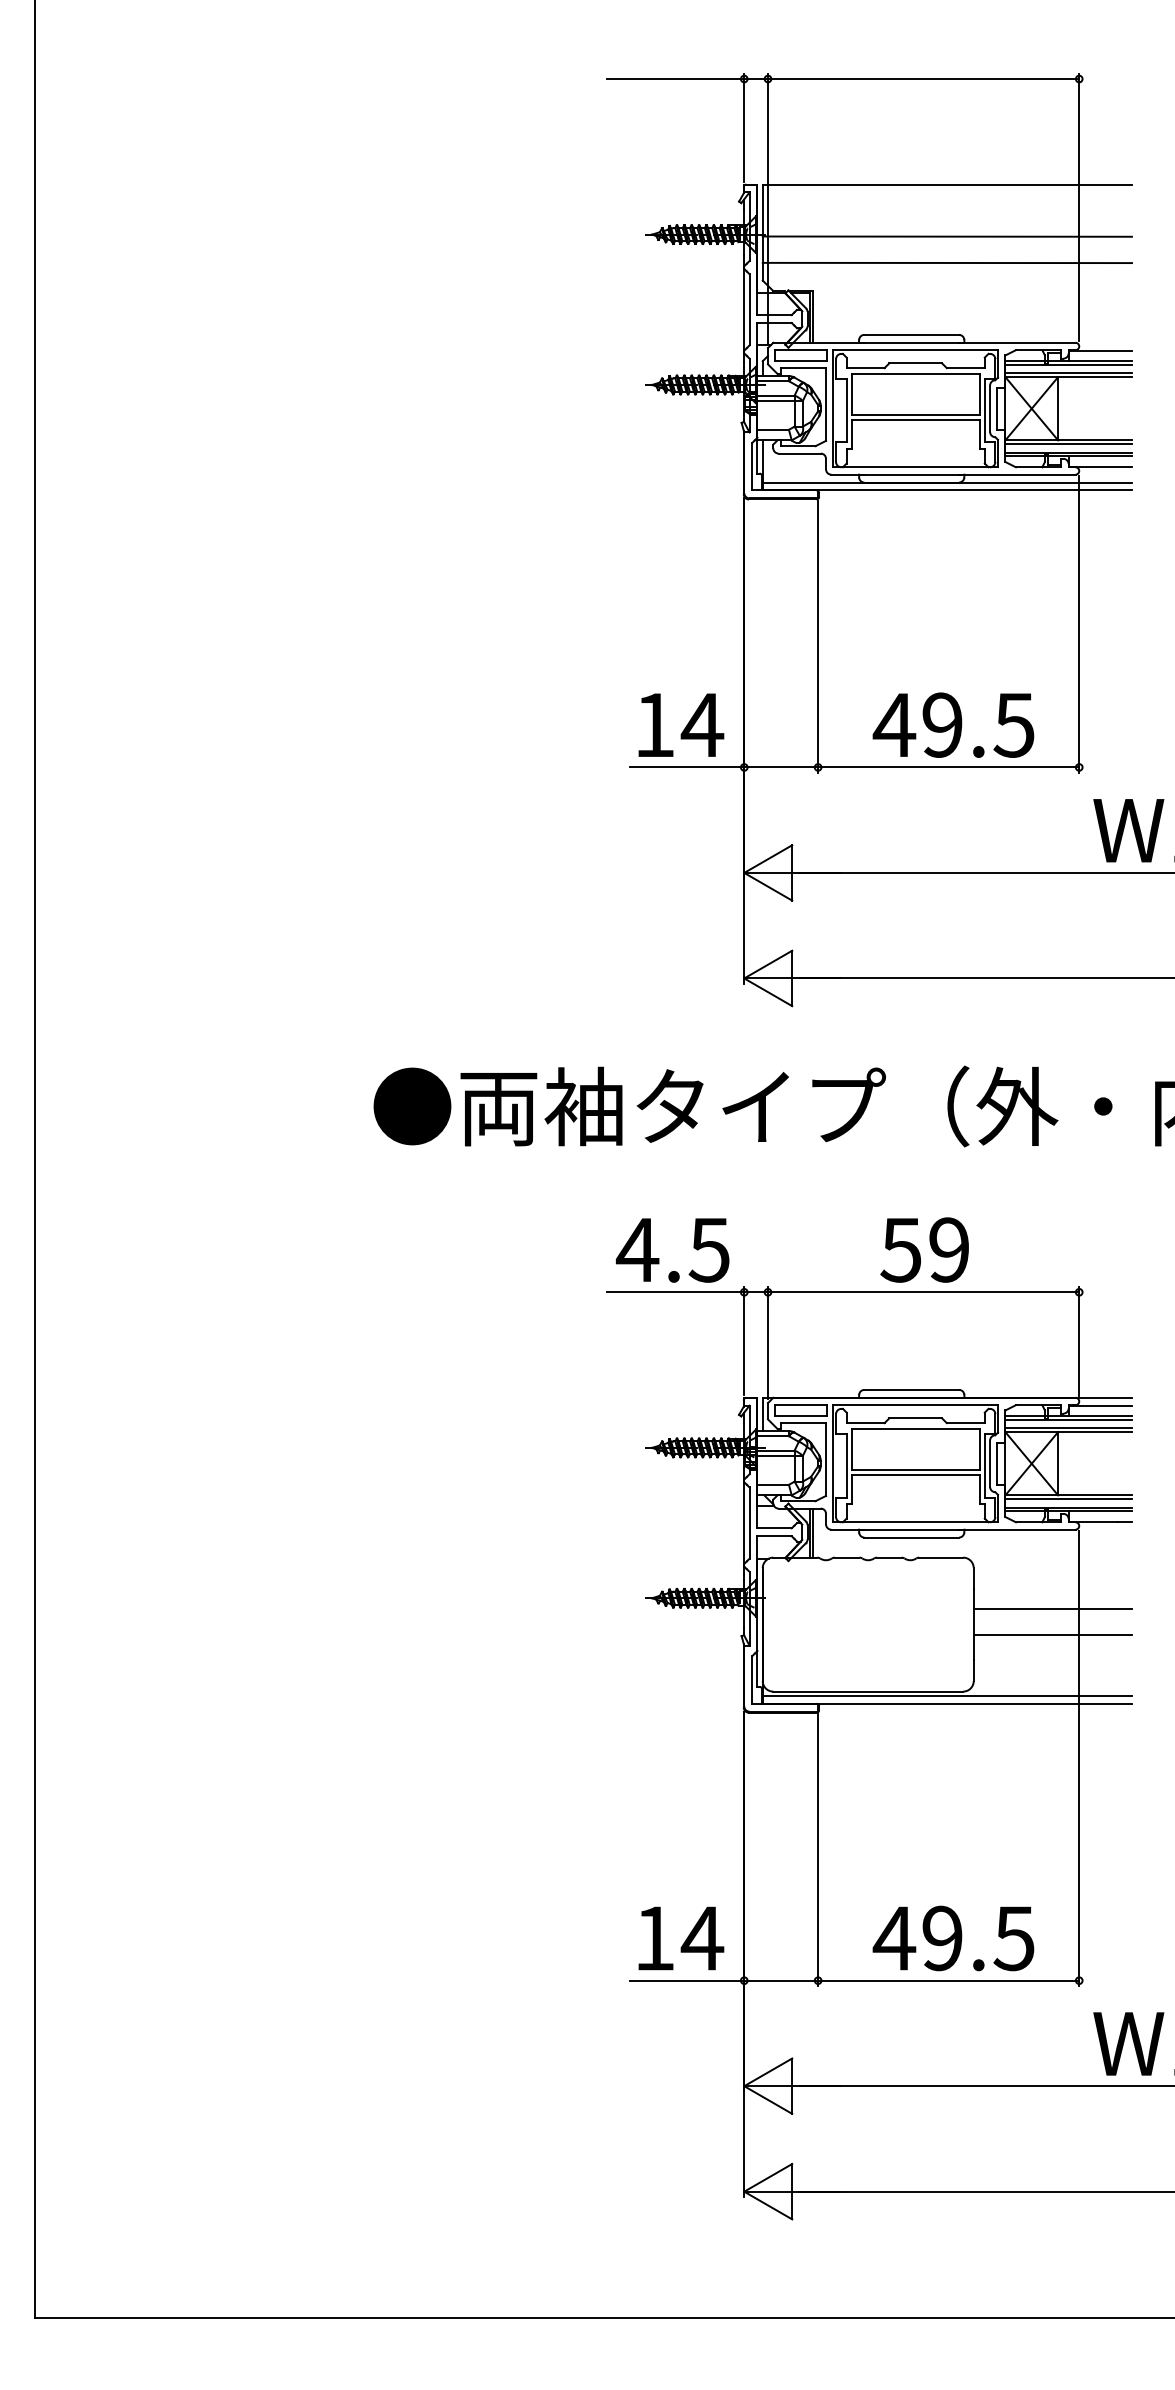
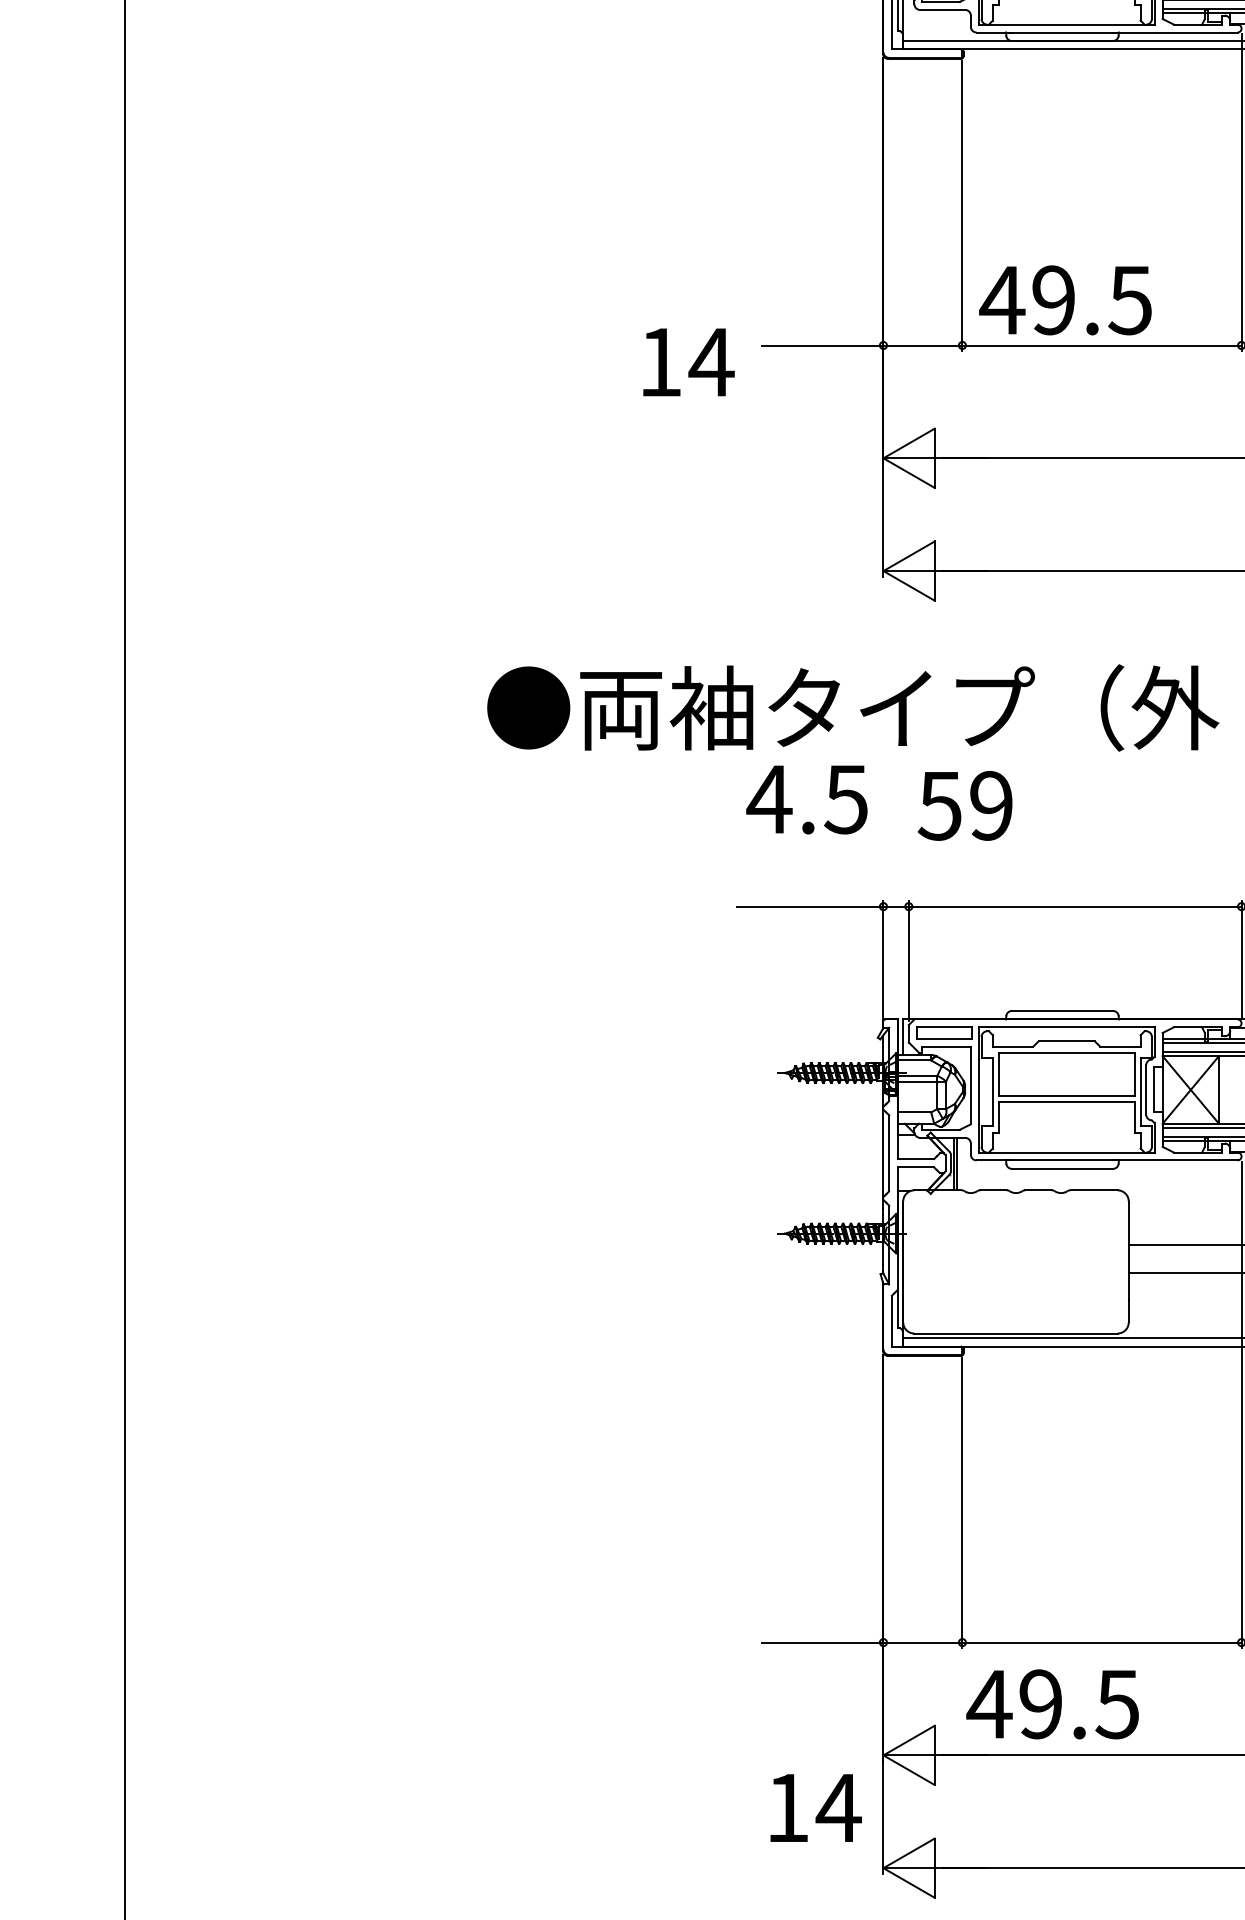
text: (681, 724) -> (689, 361), moved
text: (953, 724) -> (1065, 299), moved
text: (924, 1249) -> (964, 805), moved
text: (672, 1250) -> (806, 799), moved
text: (681, 1938) -> (816, 1808), moved
text: (953, 1938) -> (1052, 1704), moved

